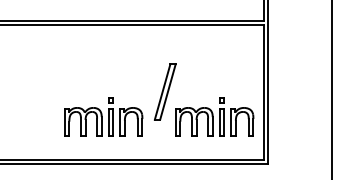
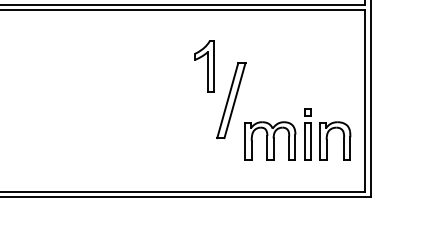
part: (144, 66) -> (203, 66), added
part: (103, 116) -> (147, 133), removed

